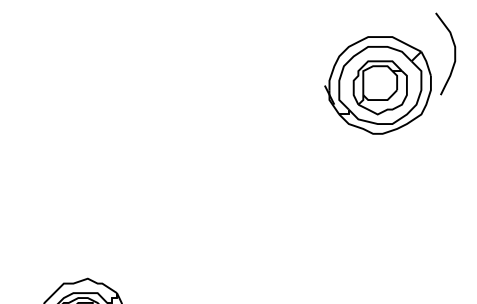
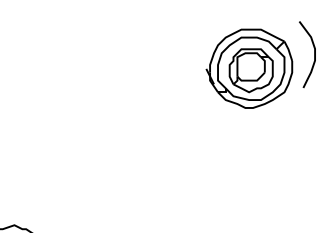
curve: (454, 53) -> (314, 54), moved

